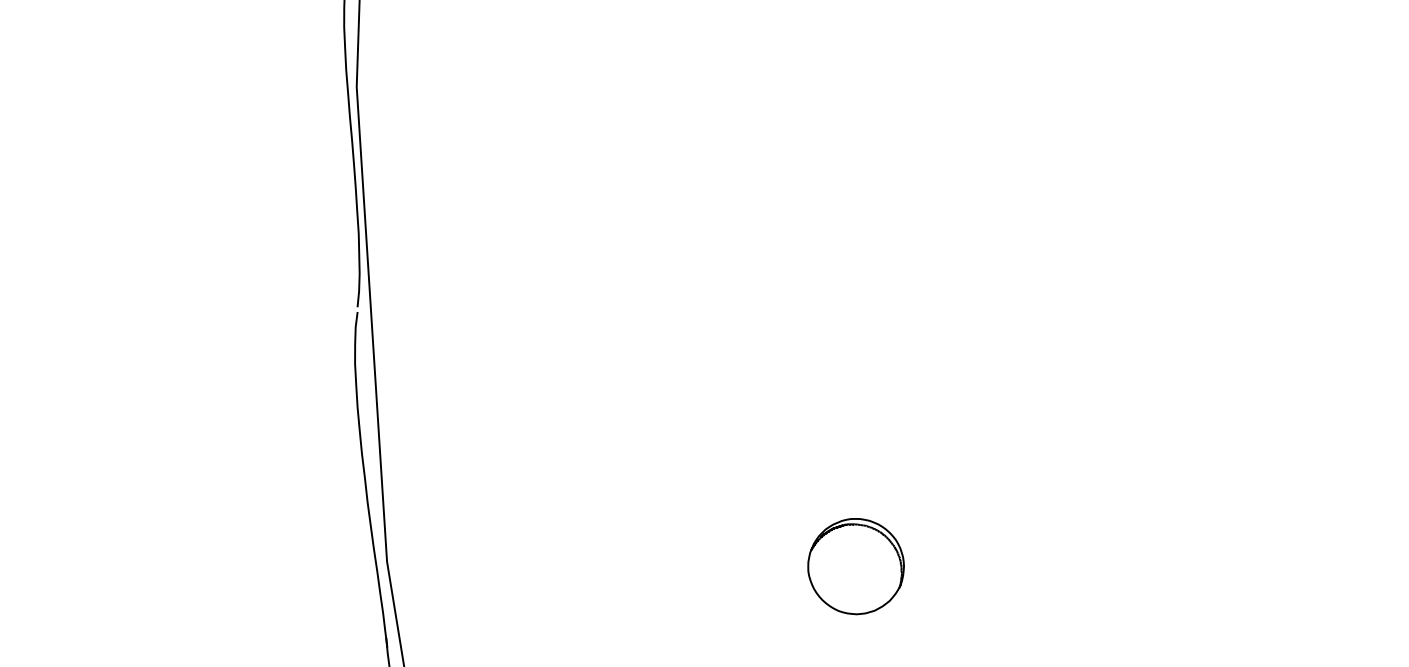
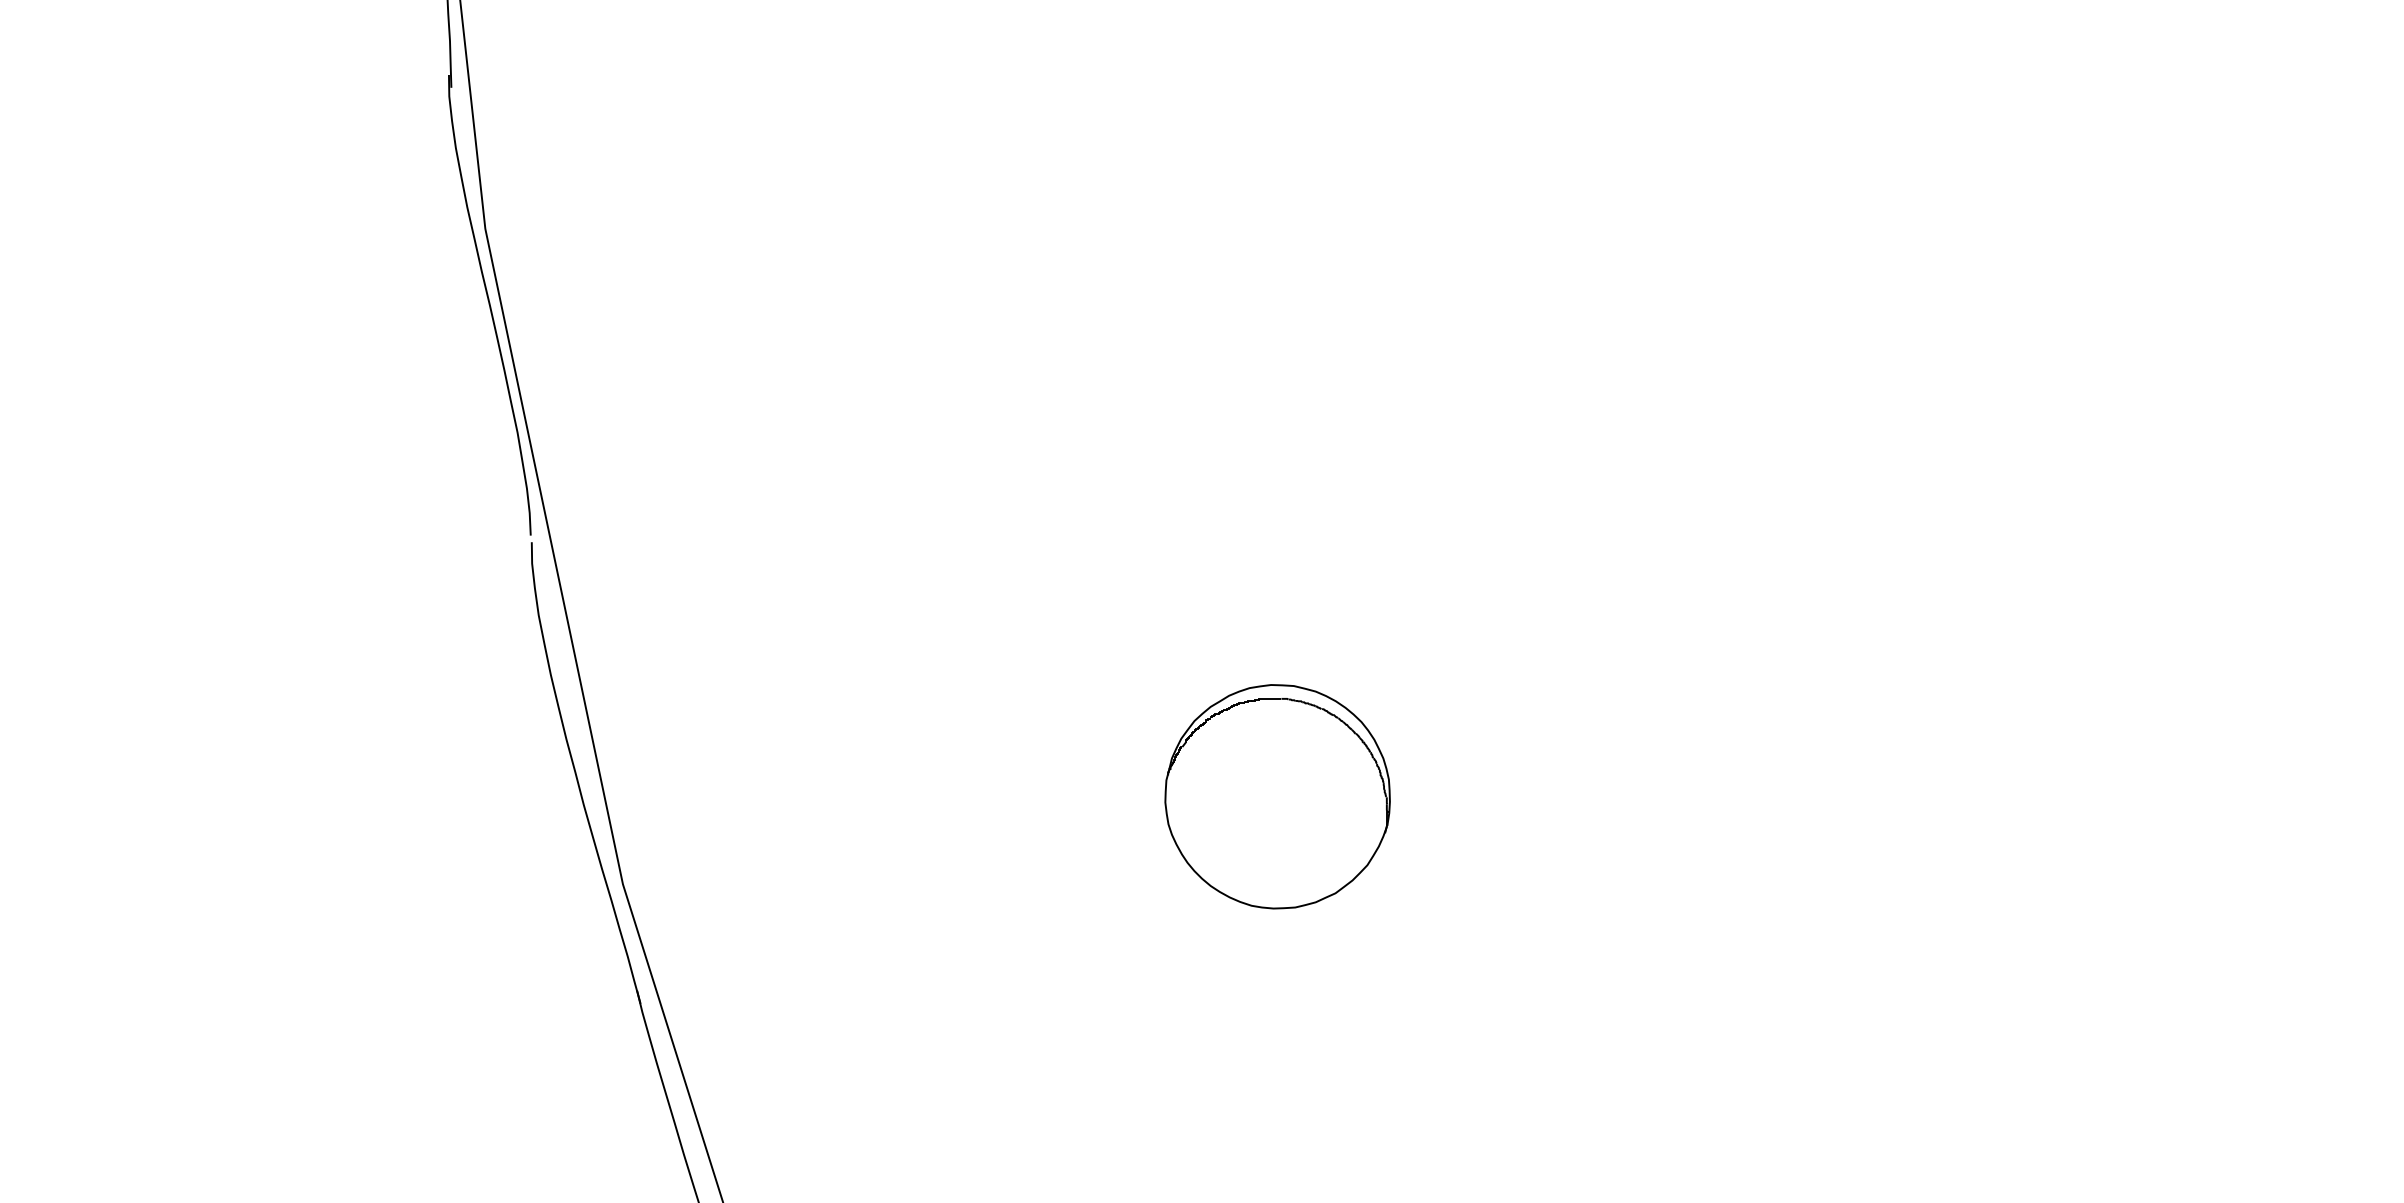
part: (856, 566) -> (1277, 796), size x1.67

